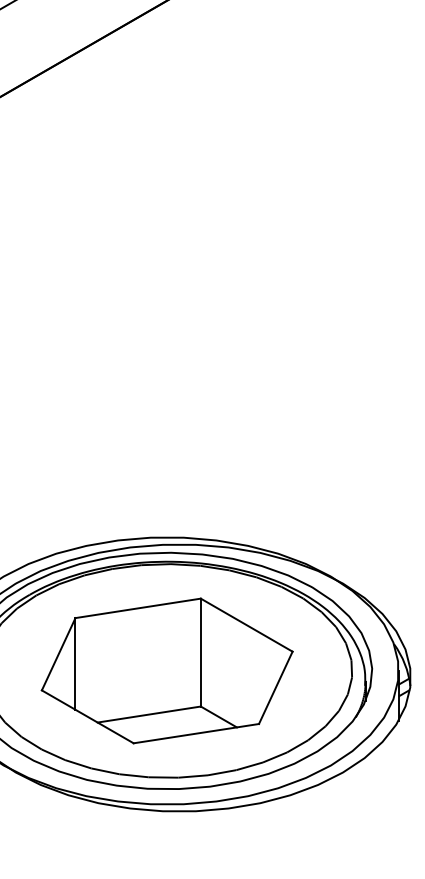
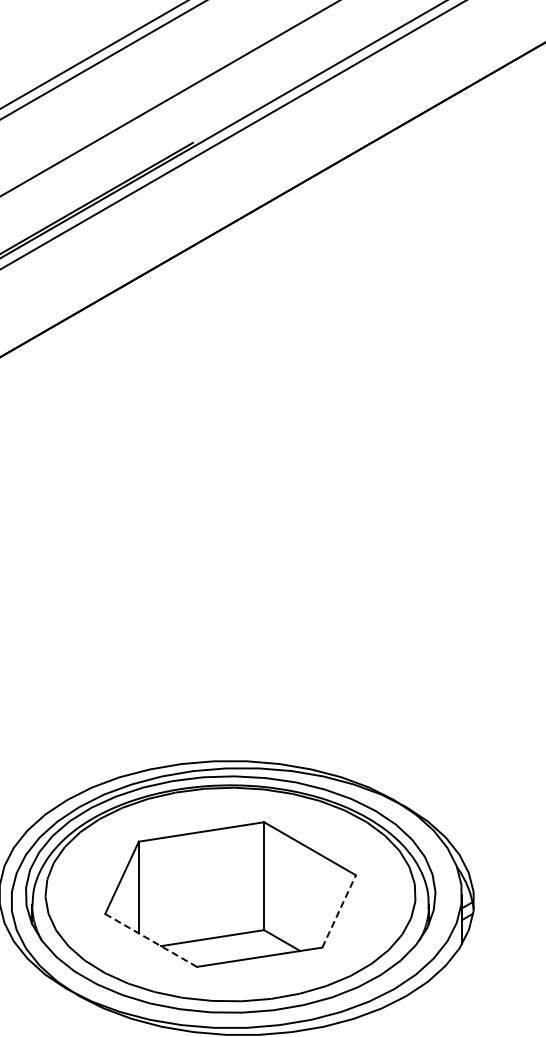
line: (276, 687) -> (339, 911), solid -> dashed
line: (88, 716) -> (151, 940), solid -> dashed

